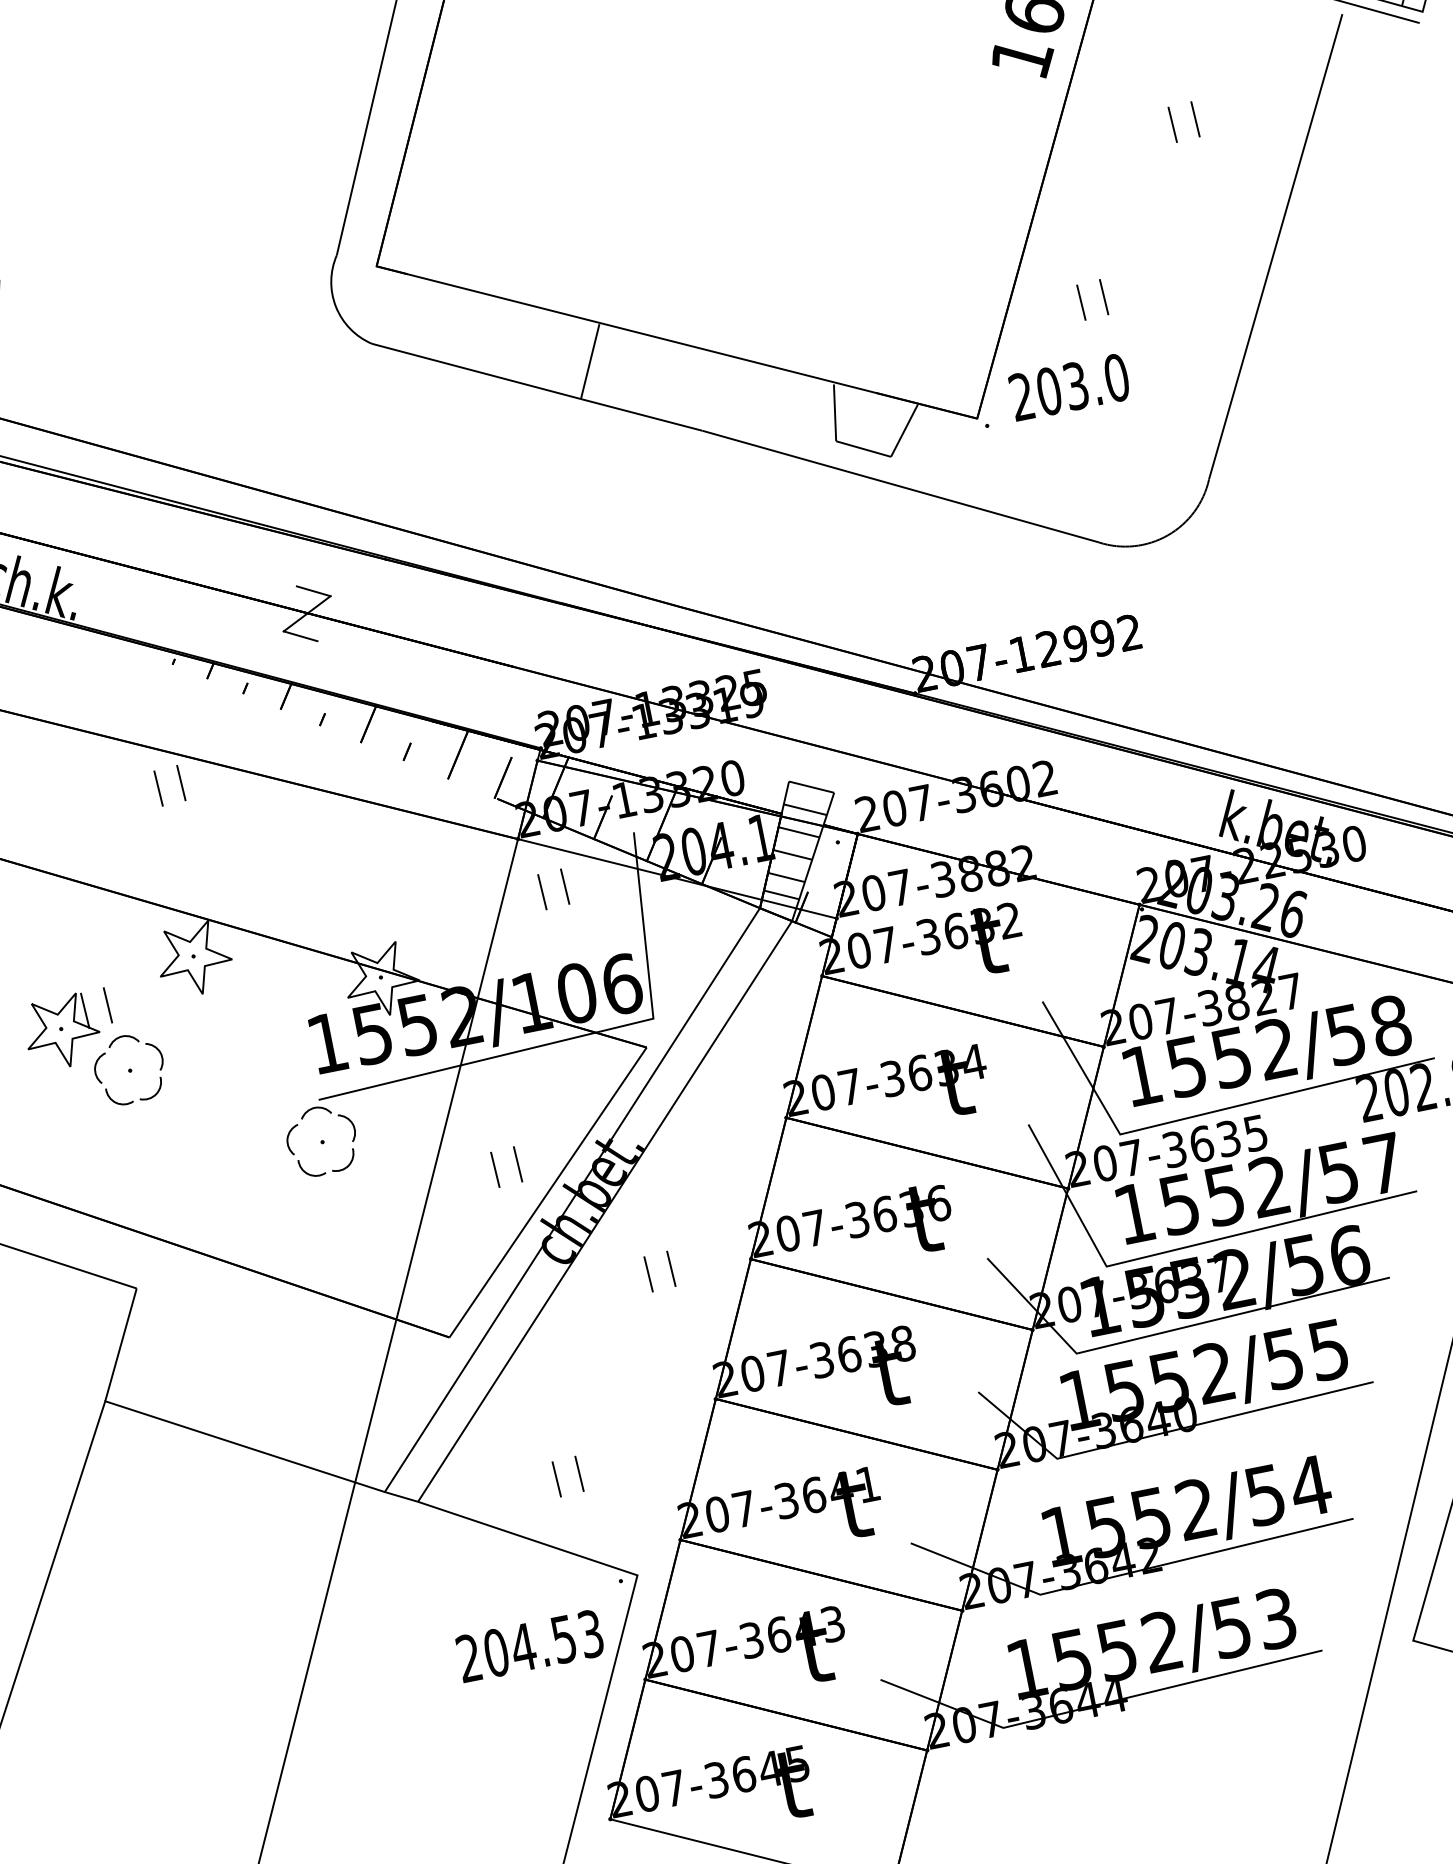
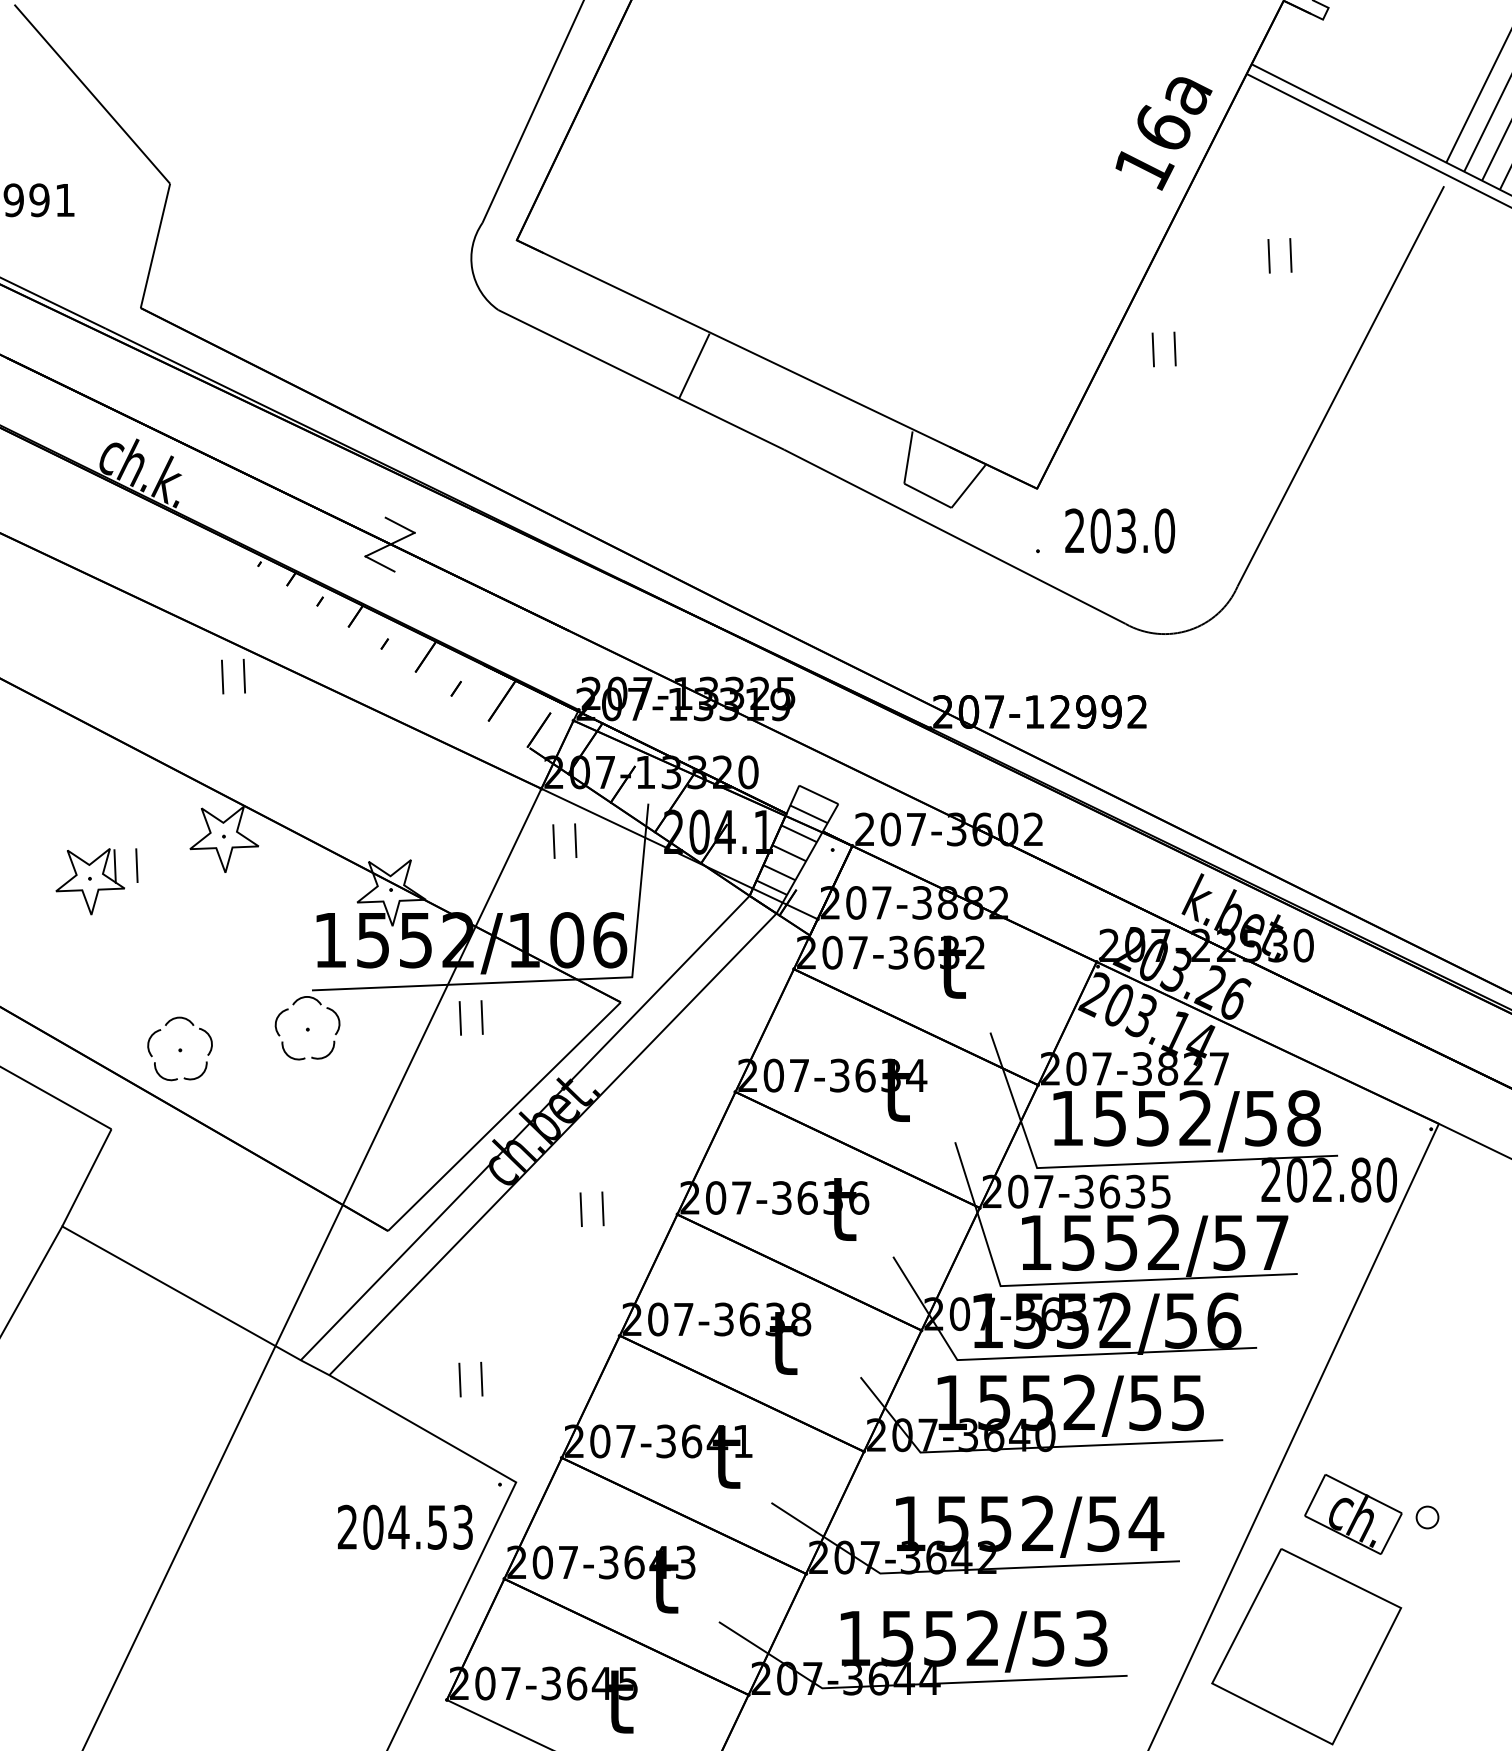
part: (1082, 301) -> (1154, 349), moved
text: (1054, 389) -> (1105, 530), moved
part: (128, 1068) -> (179, 1048), moved
part: (496, 1168) -> (461, 1017), moved

